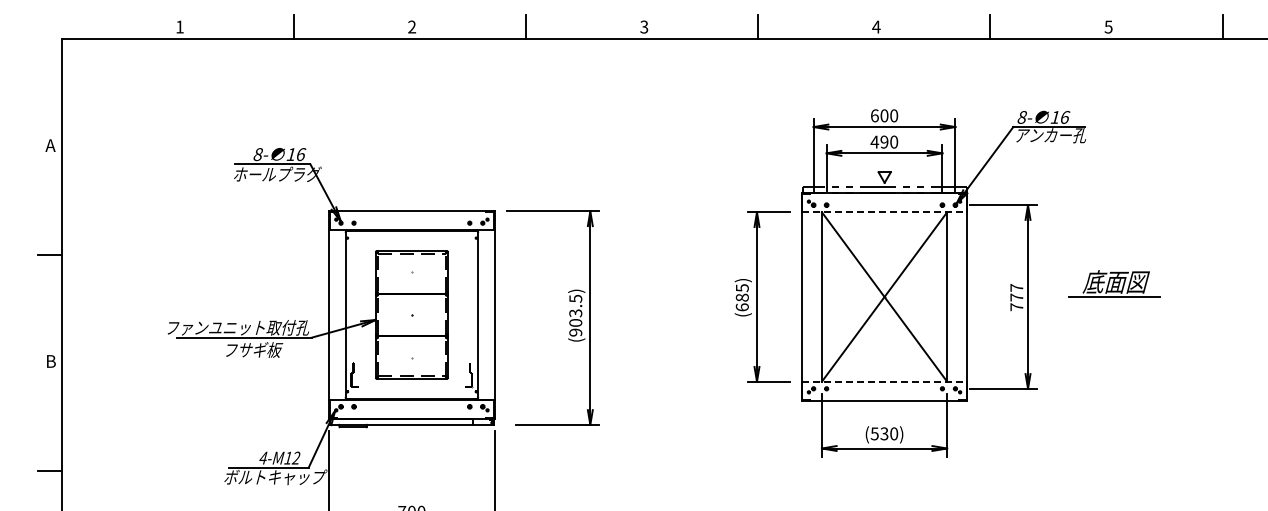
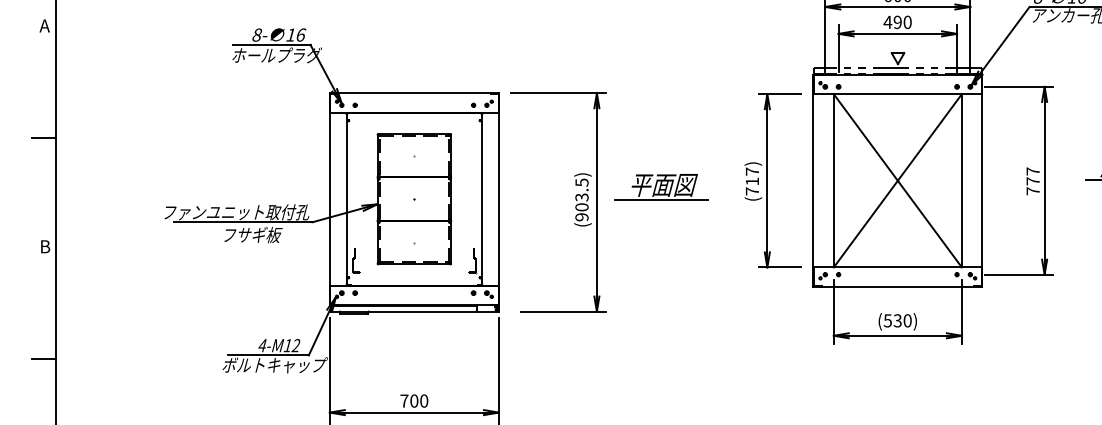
line: (884, 212) -> (897, 94), dashed -> solid
text: (741, 297) -> (751, 181), (685) -> (717)
part: (653, 302) -> (661, 186), added
line: (884, 381) -> (897, 267), dashed -> solid

